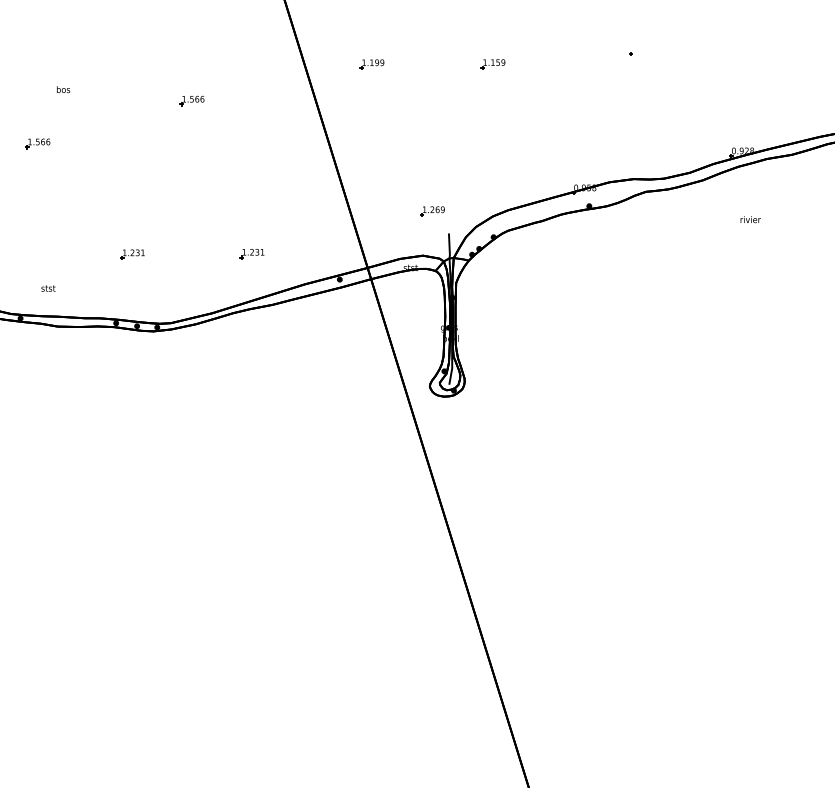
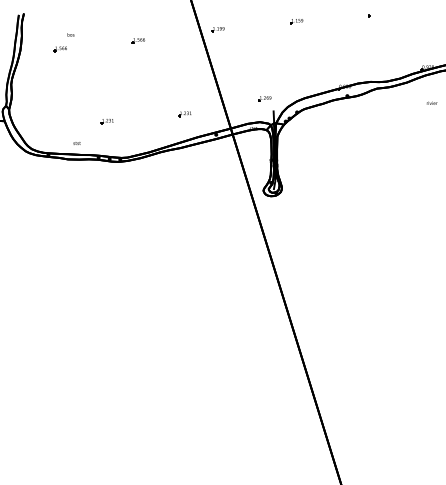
part: (370, 64) -> (217, 29), moved
part: (35, 144) -> (59, 49), moved
part: (250, 254) -> (184, 114), moved
text: (47, 288) -> (76, 143), moved

